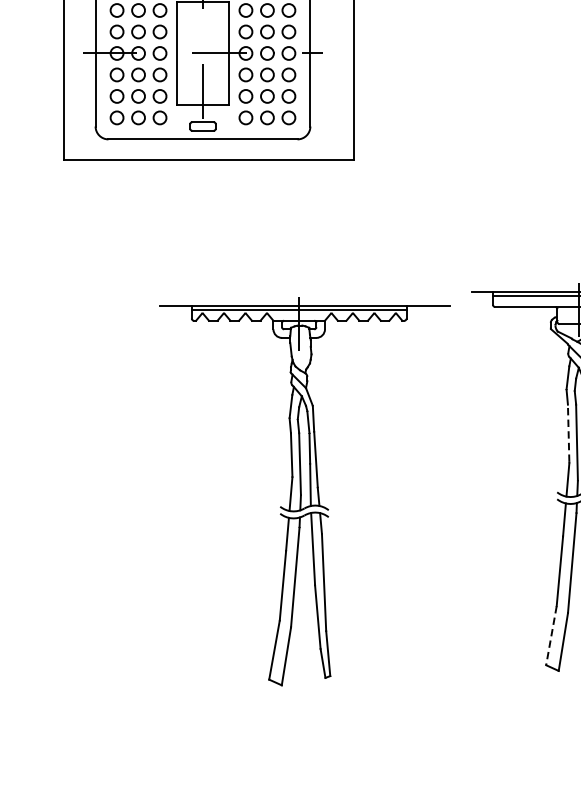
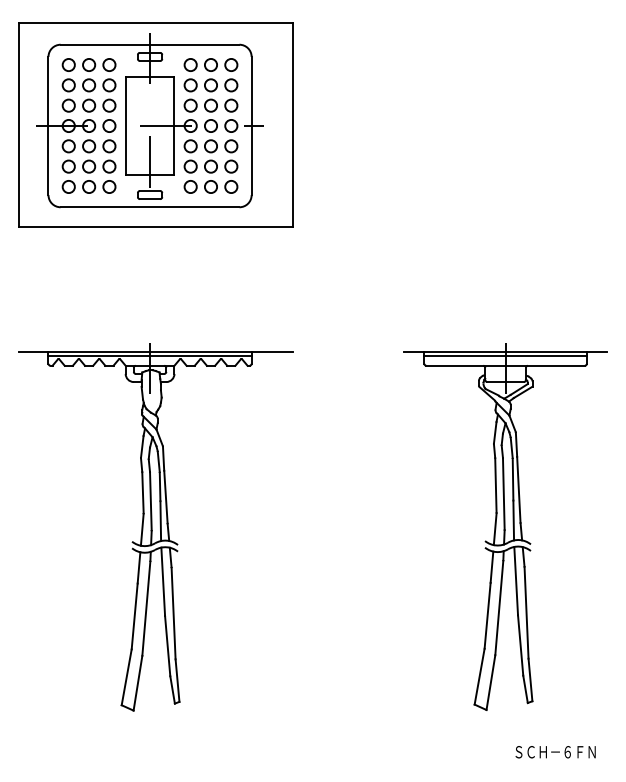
line: (568, 432) -> (495, 484), dashed -> solid
part: (304, 491) -> (155, 527), moved
line: (551, 636) -> (479, 677), dashed -> solid

